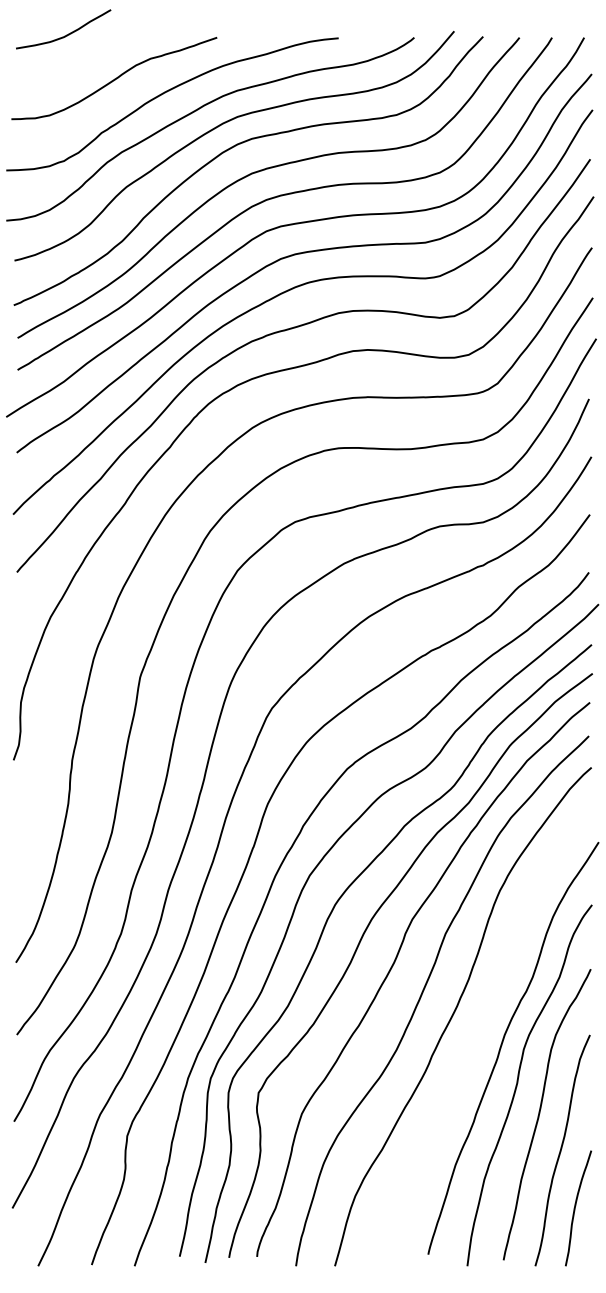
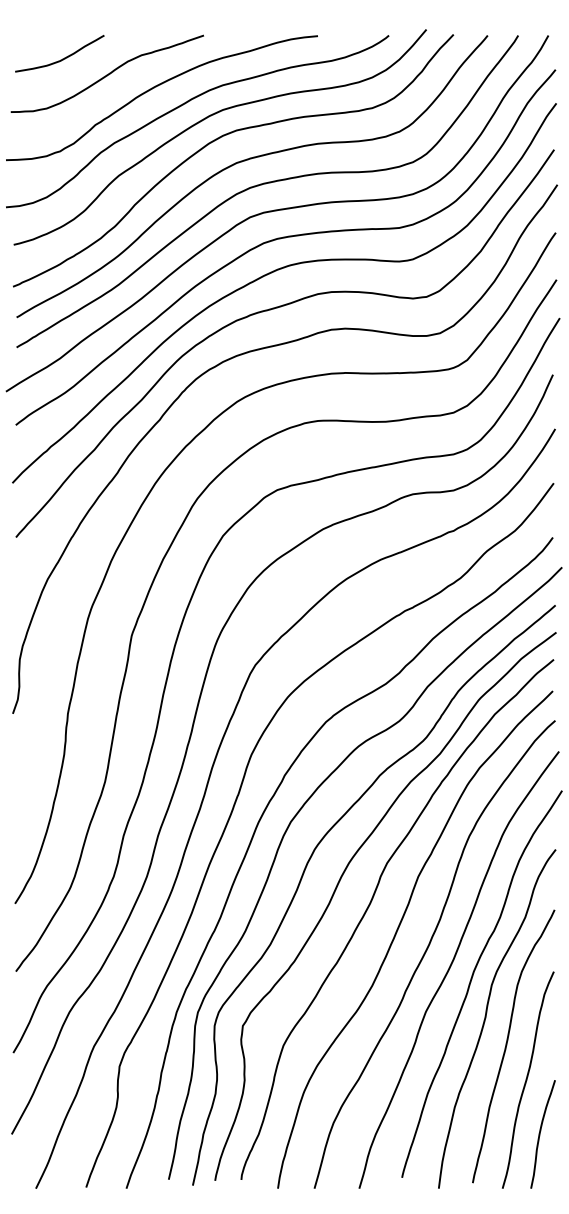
curve: (66, 34) -> (62, 58), moved
curve: (480, 1029) -> (451, 966), added

